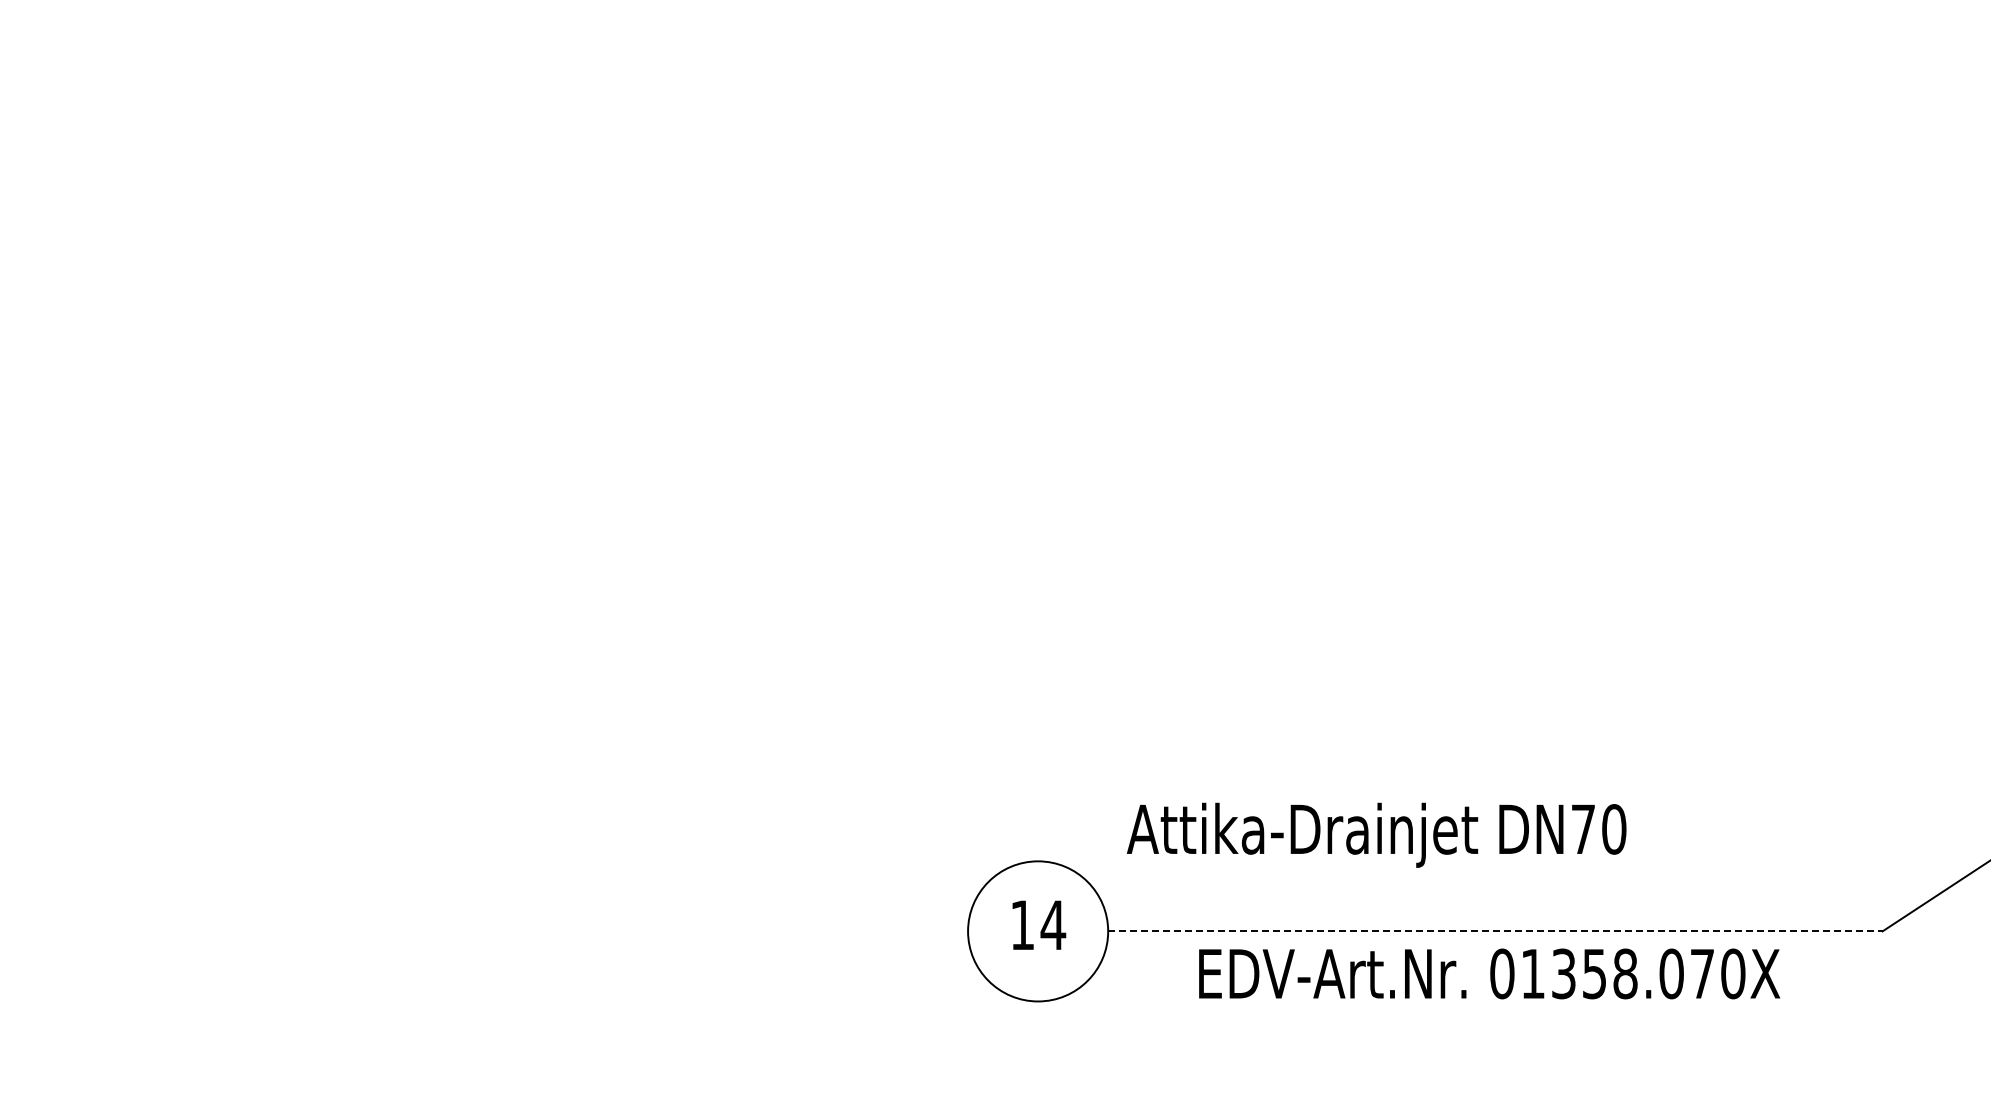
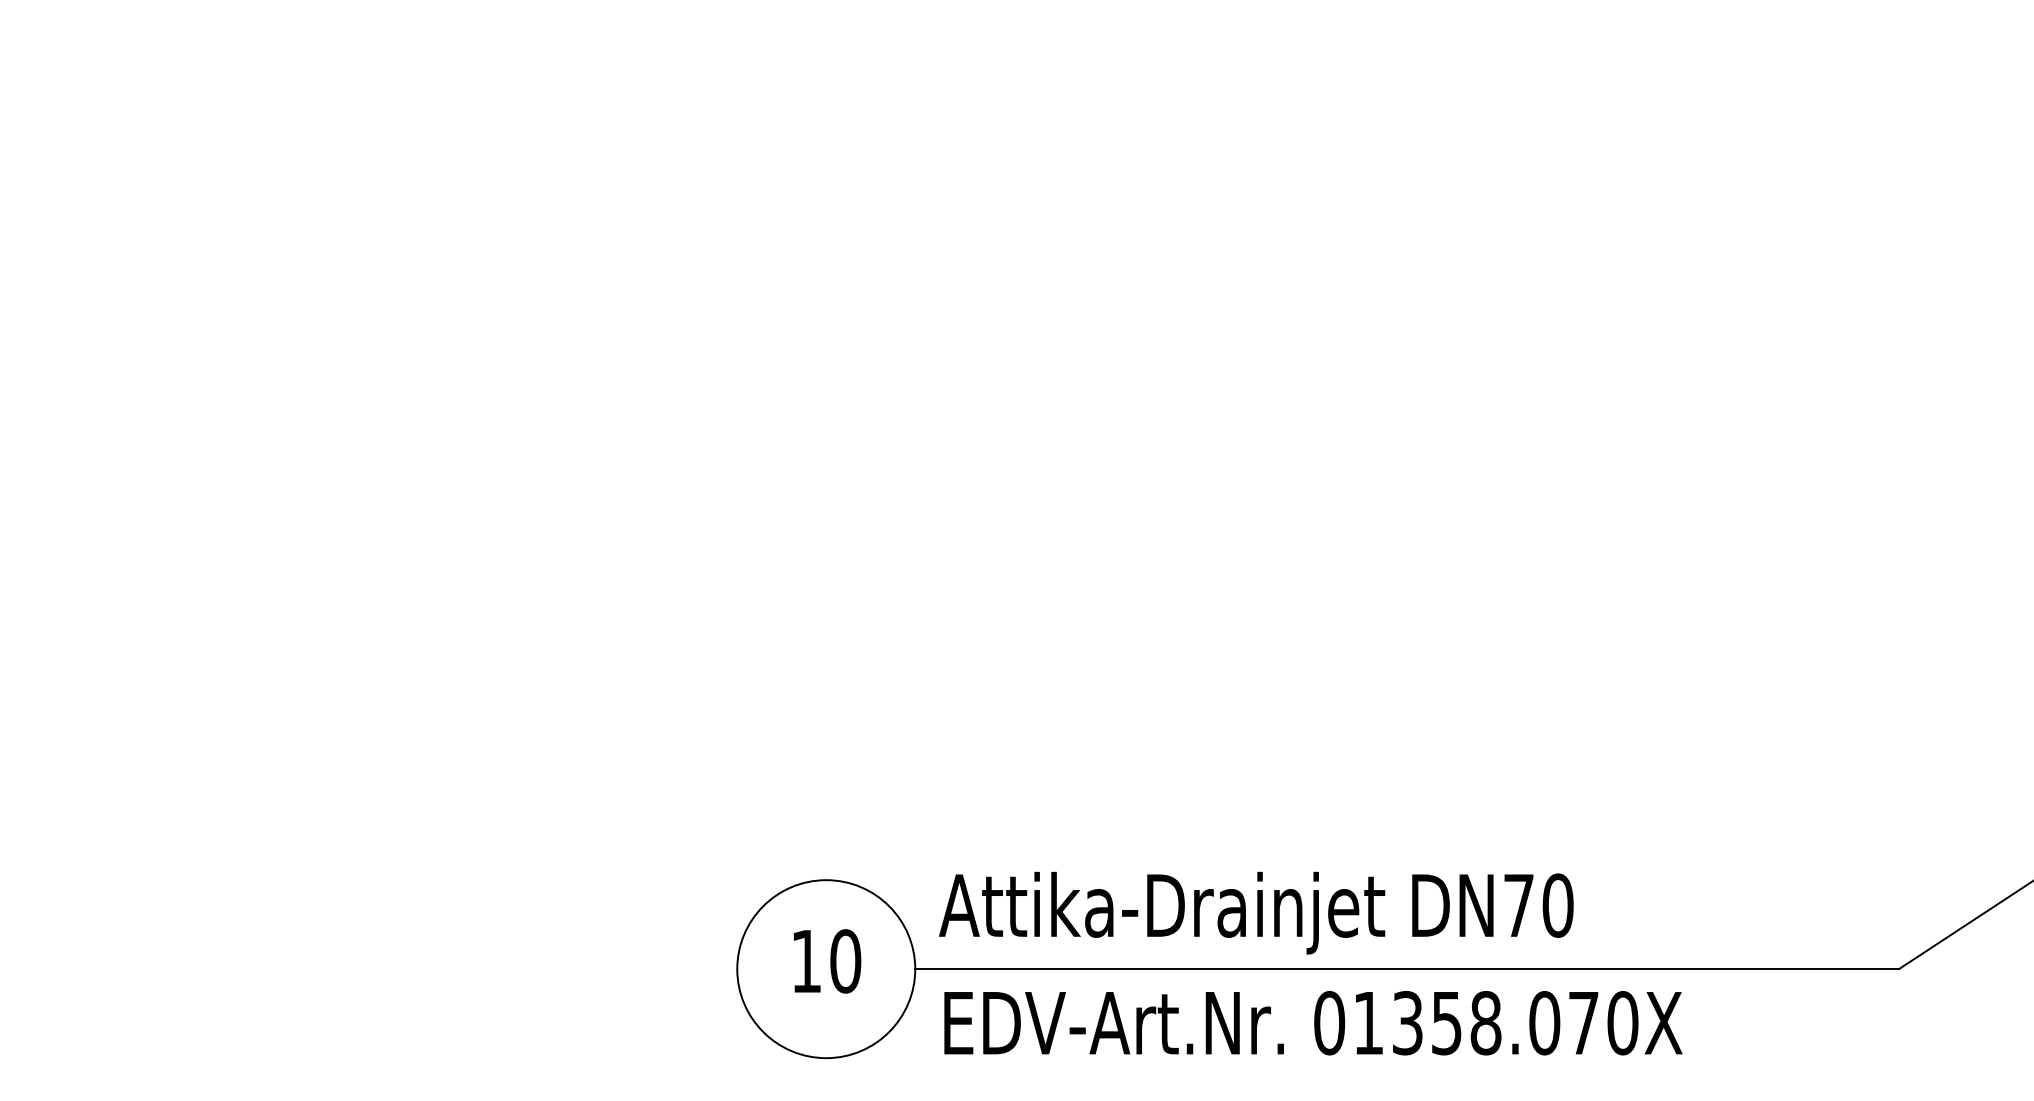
text: (1376, 834) -> (1256, 912), moved
text: (1053, 924) -> (845, 960), 14 -> 10
line: (1495, 931) -> (1407, 969), dashed -> solid
text: (1489, 973) -> (1313, 1022), moved

